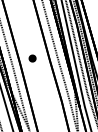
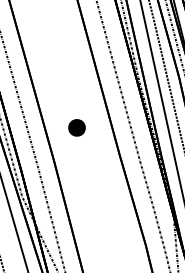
part: (32, 58) -> (76, 127), moved

